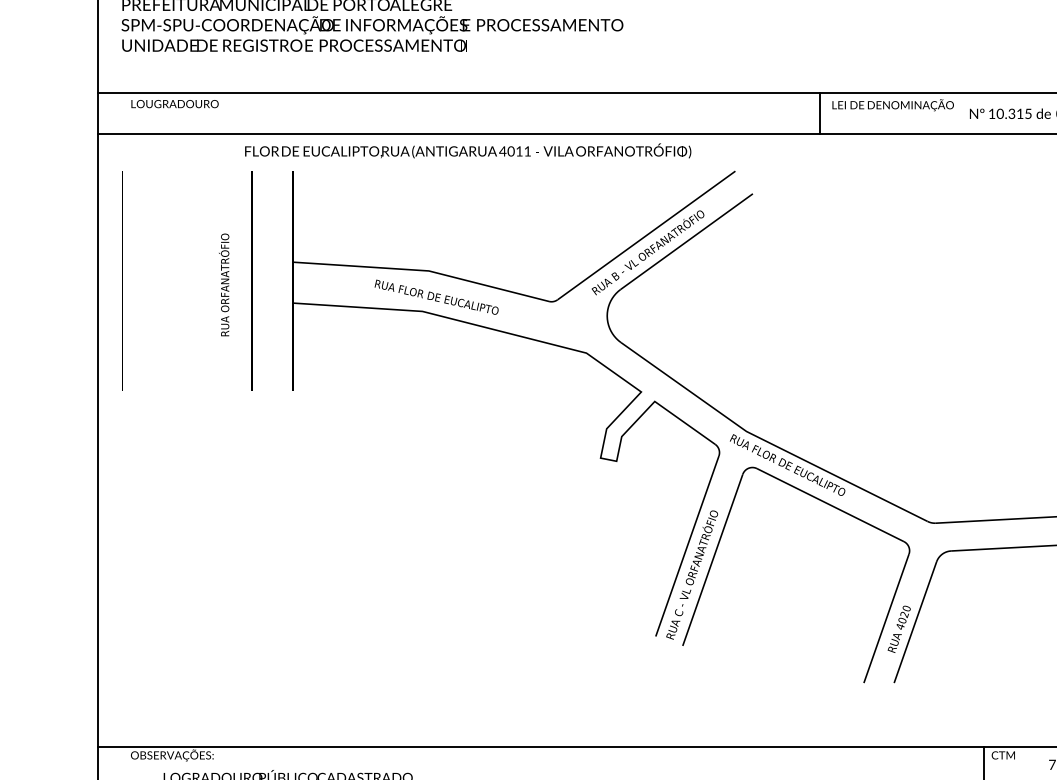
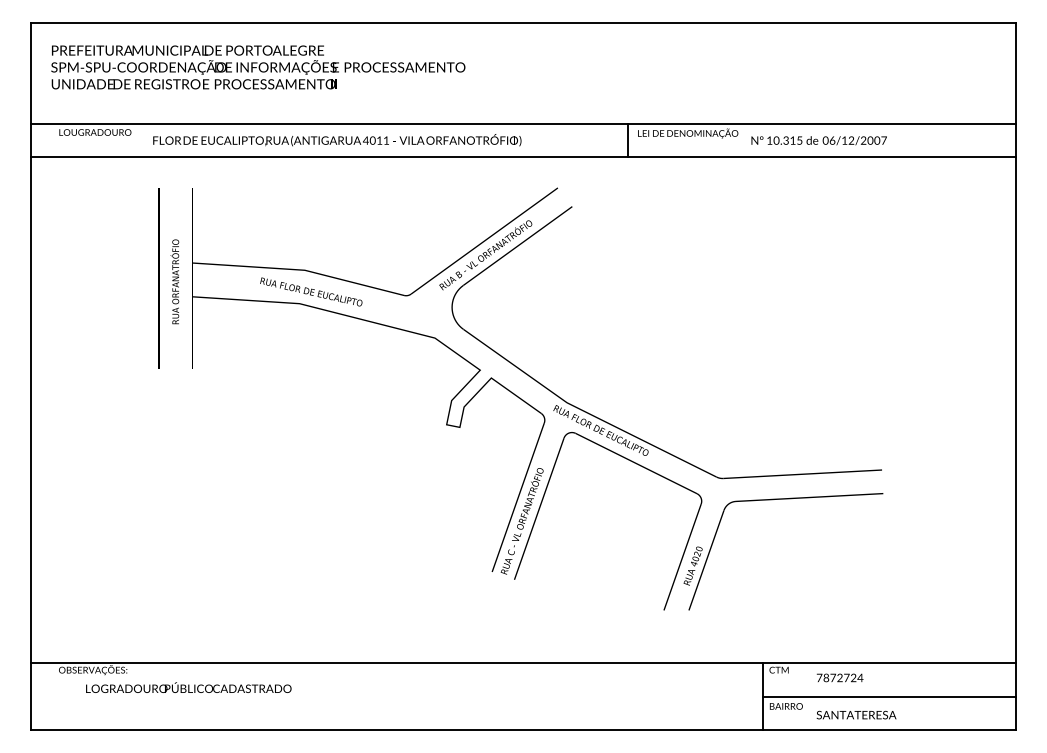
text: (468, 151) -> (337, 140), moved
line: (121, 280) -> (51, 278), removed
text: (223, 284) -> (174, 281), moved

